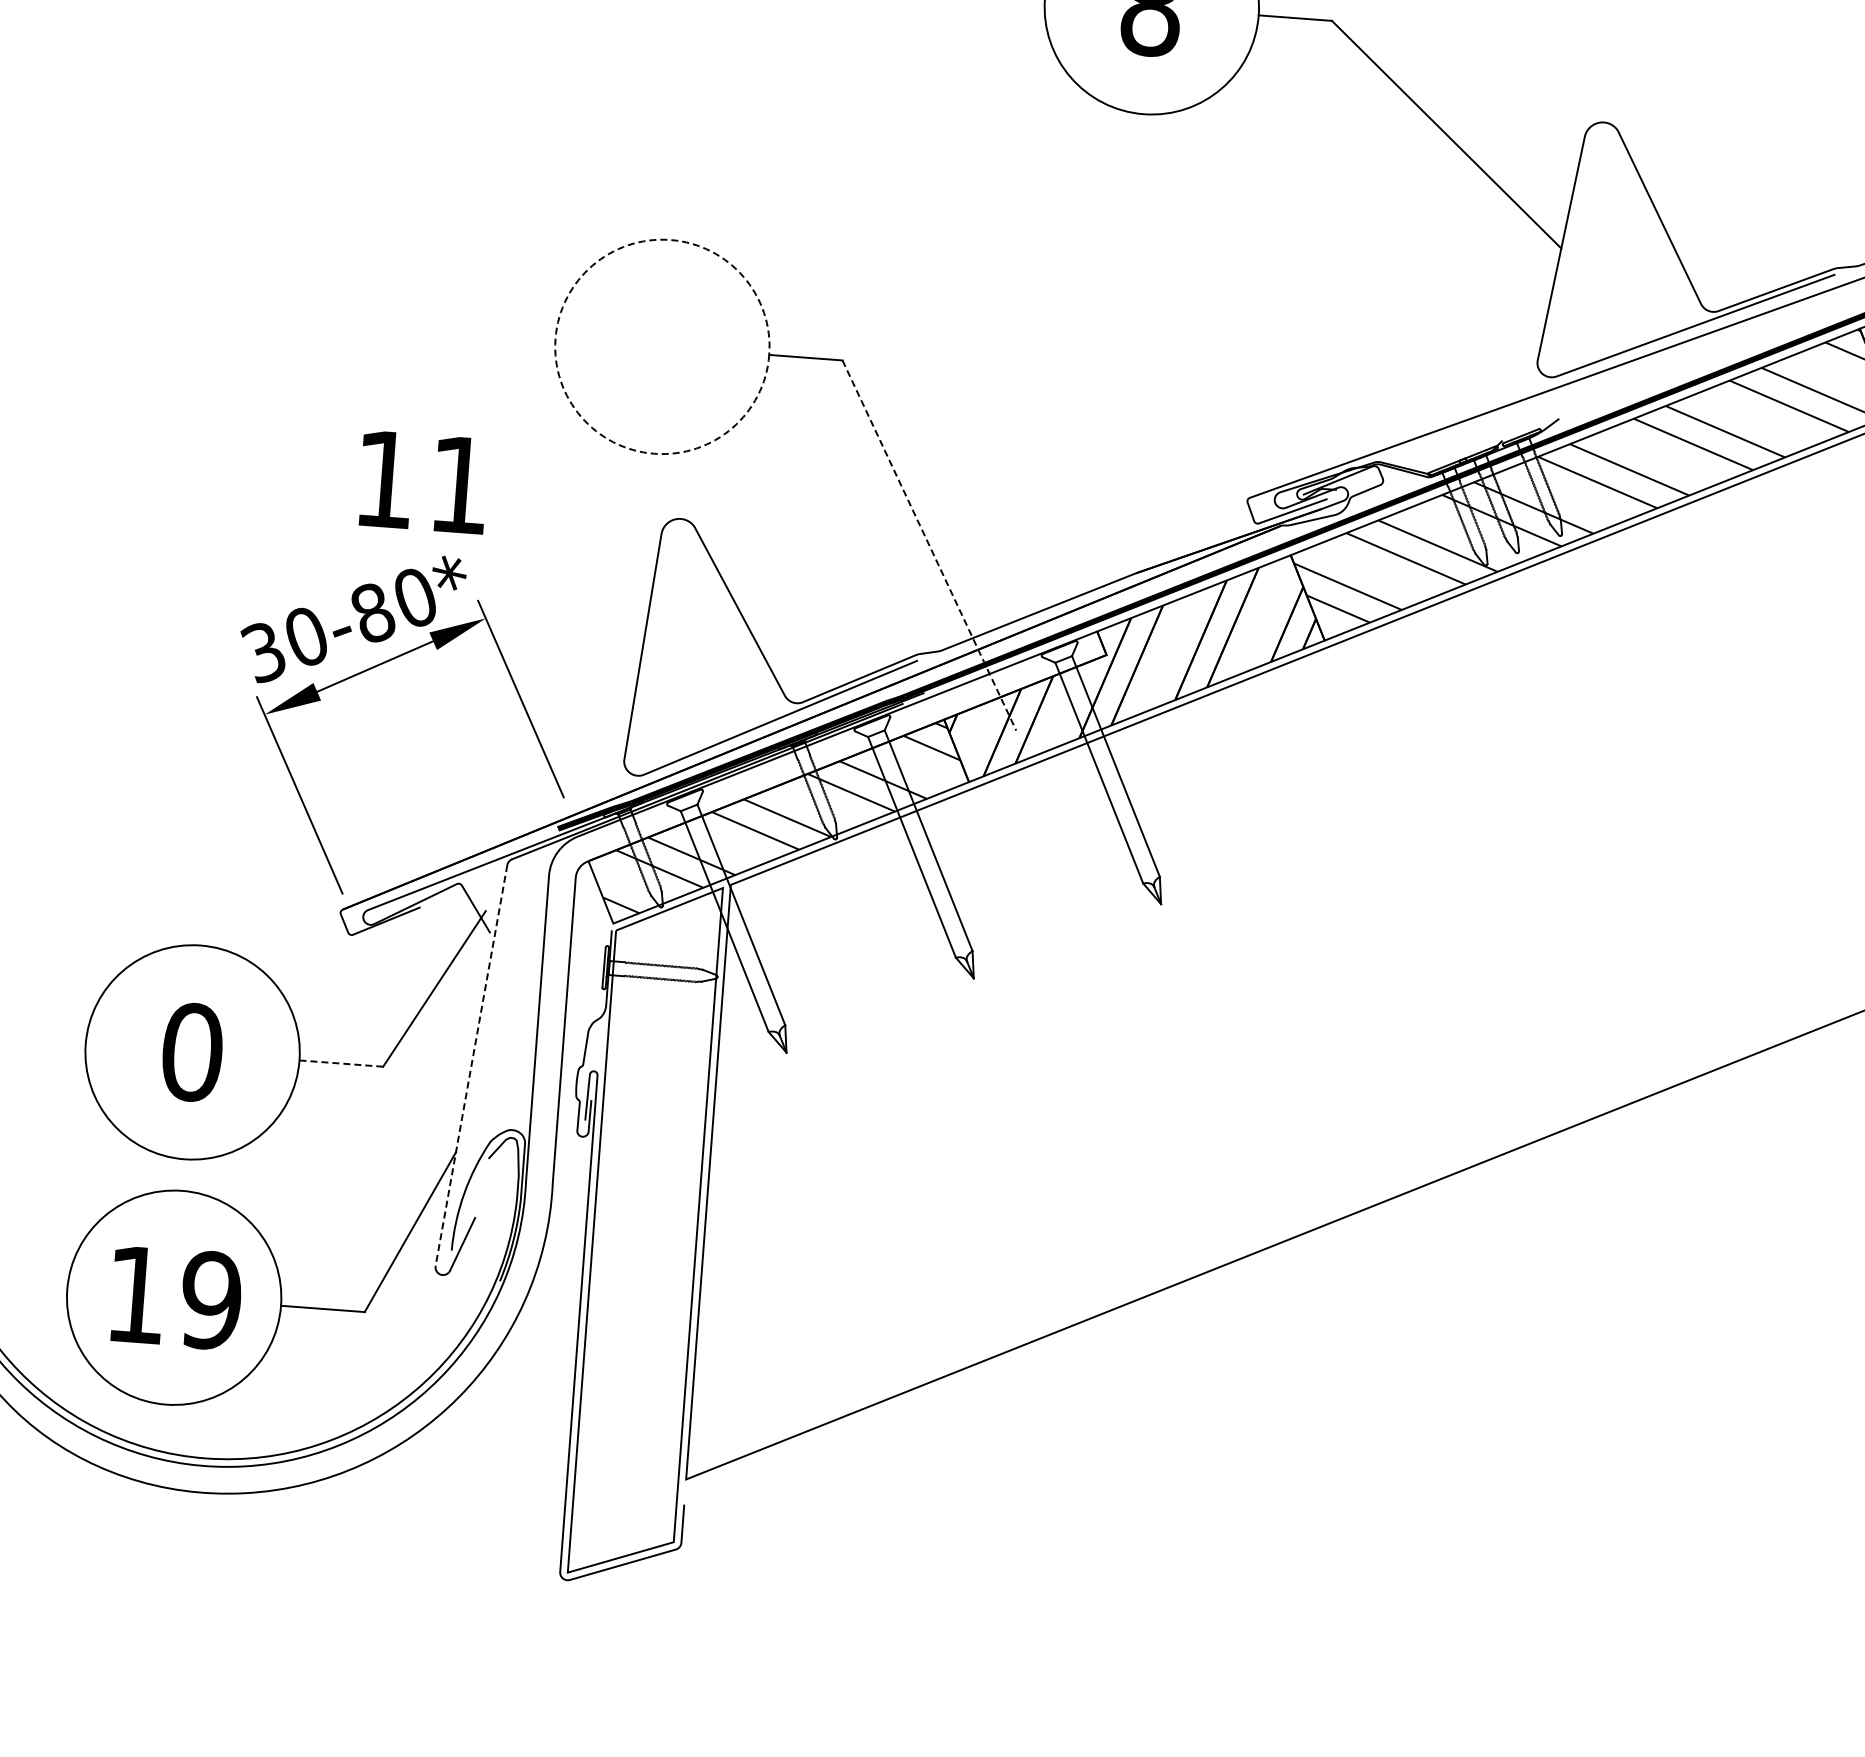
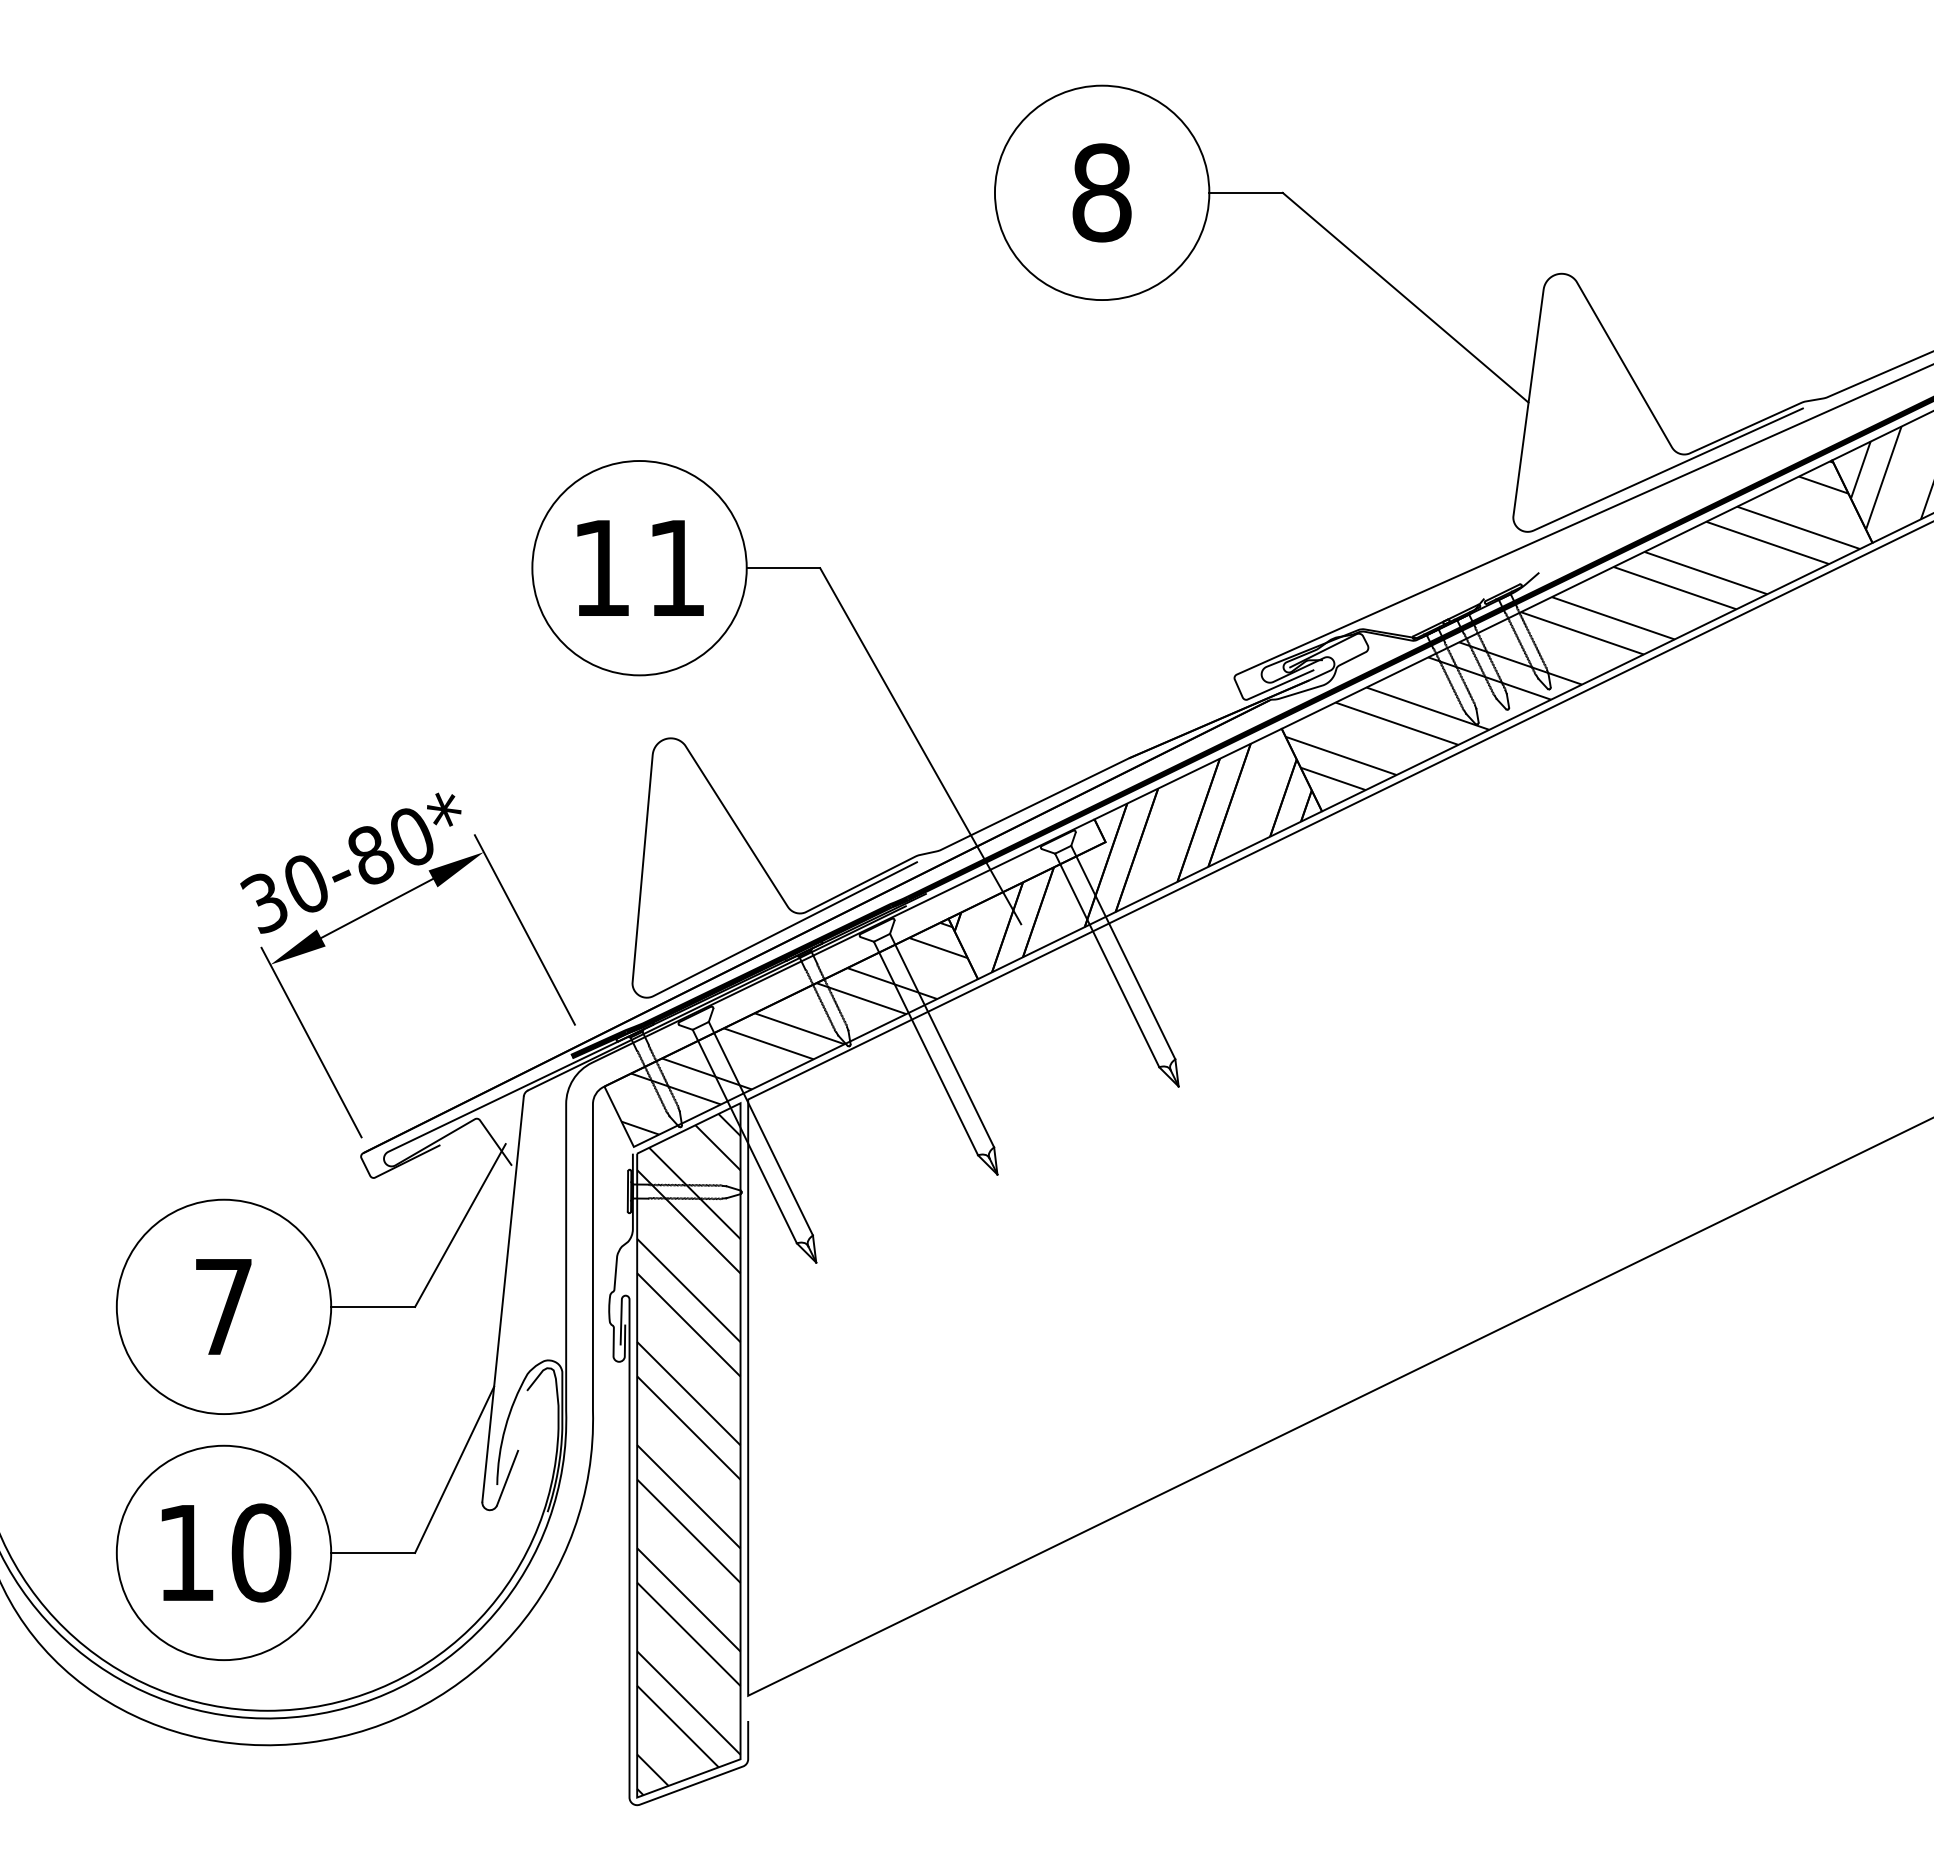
circle: (662, 347) -> (639, 568), dashed -> solid
text: (423, 481) -> (640, 567), moved
line: (929, 545) -> (920, 746), dashed -> solid
text: (192, 1051) -> (223, 1306), 0 -> 7
line: (341, 1063) -> (373, 1306), dashed -> solid
line: (471, 1065) -> (503, 1299), dashed -> solid
hatch: (644, 1234) -> (688, 1454), added
text: (211, 1300) -> (261, 1552), 19 -> 10

